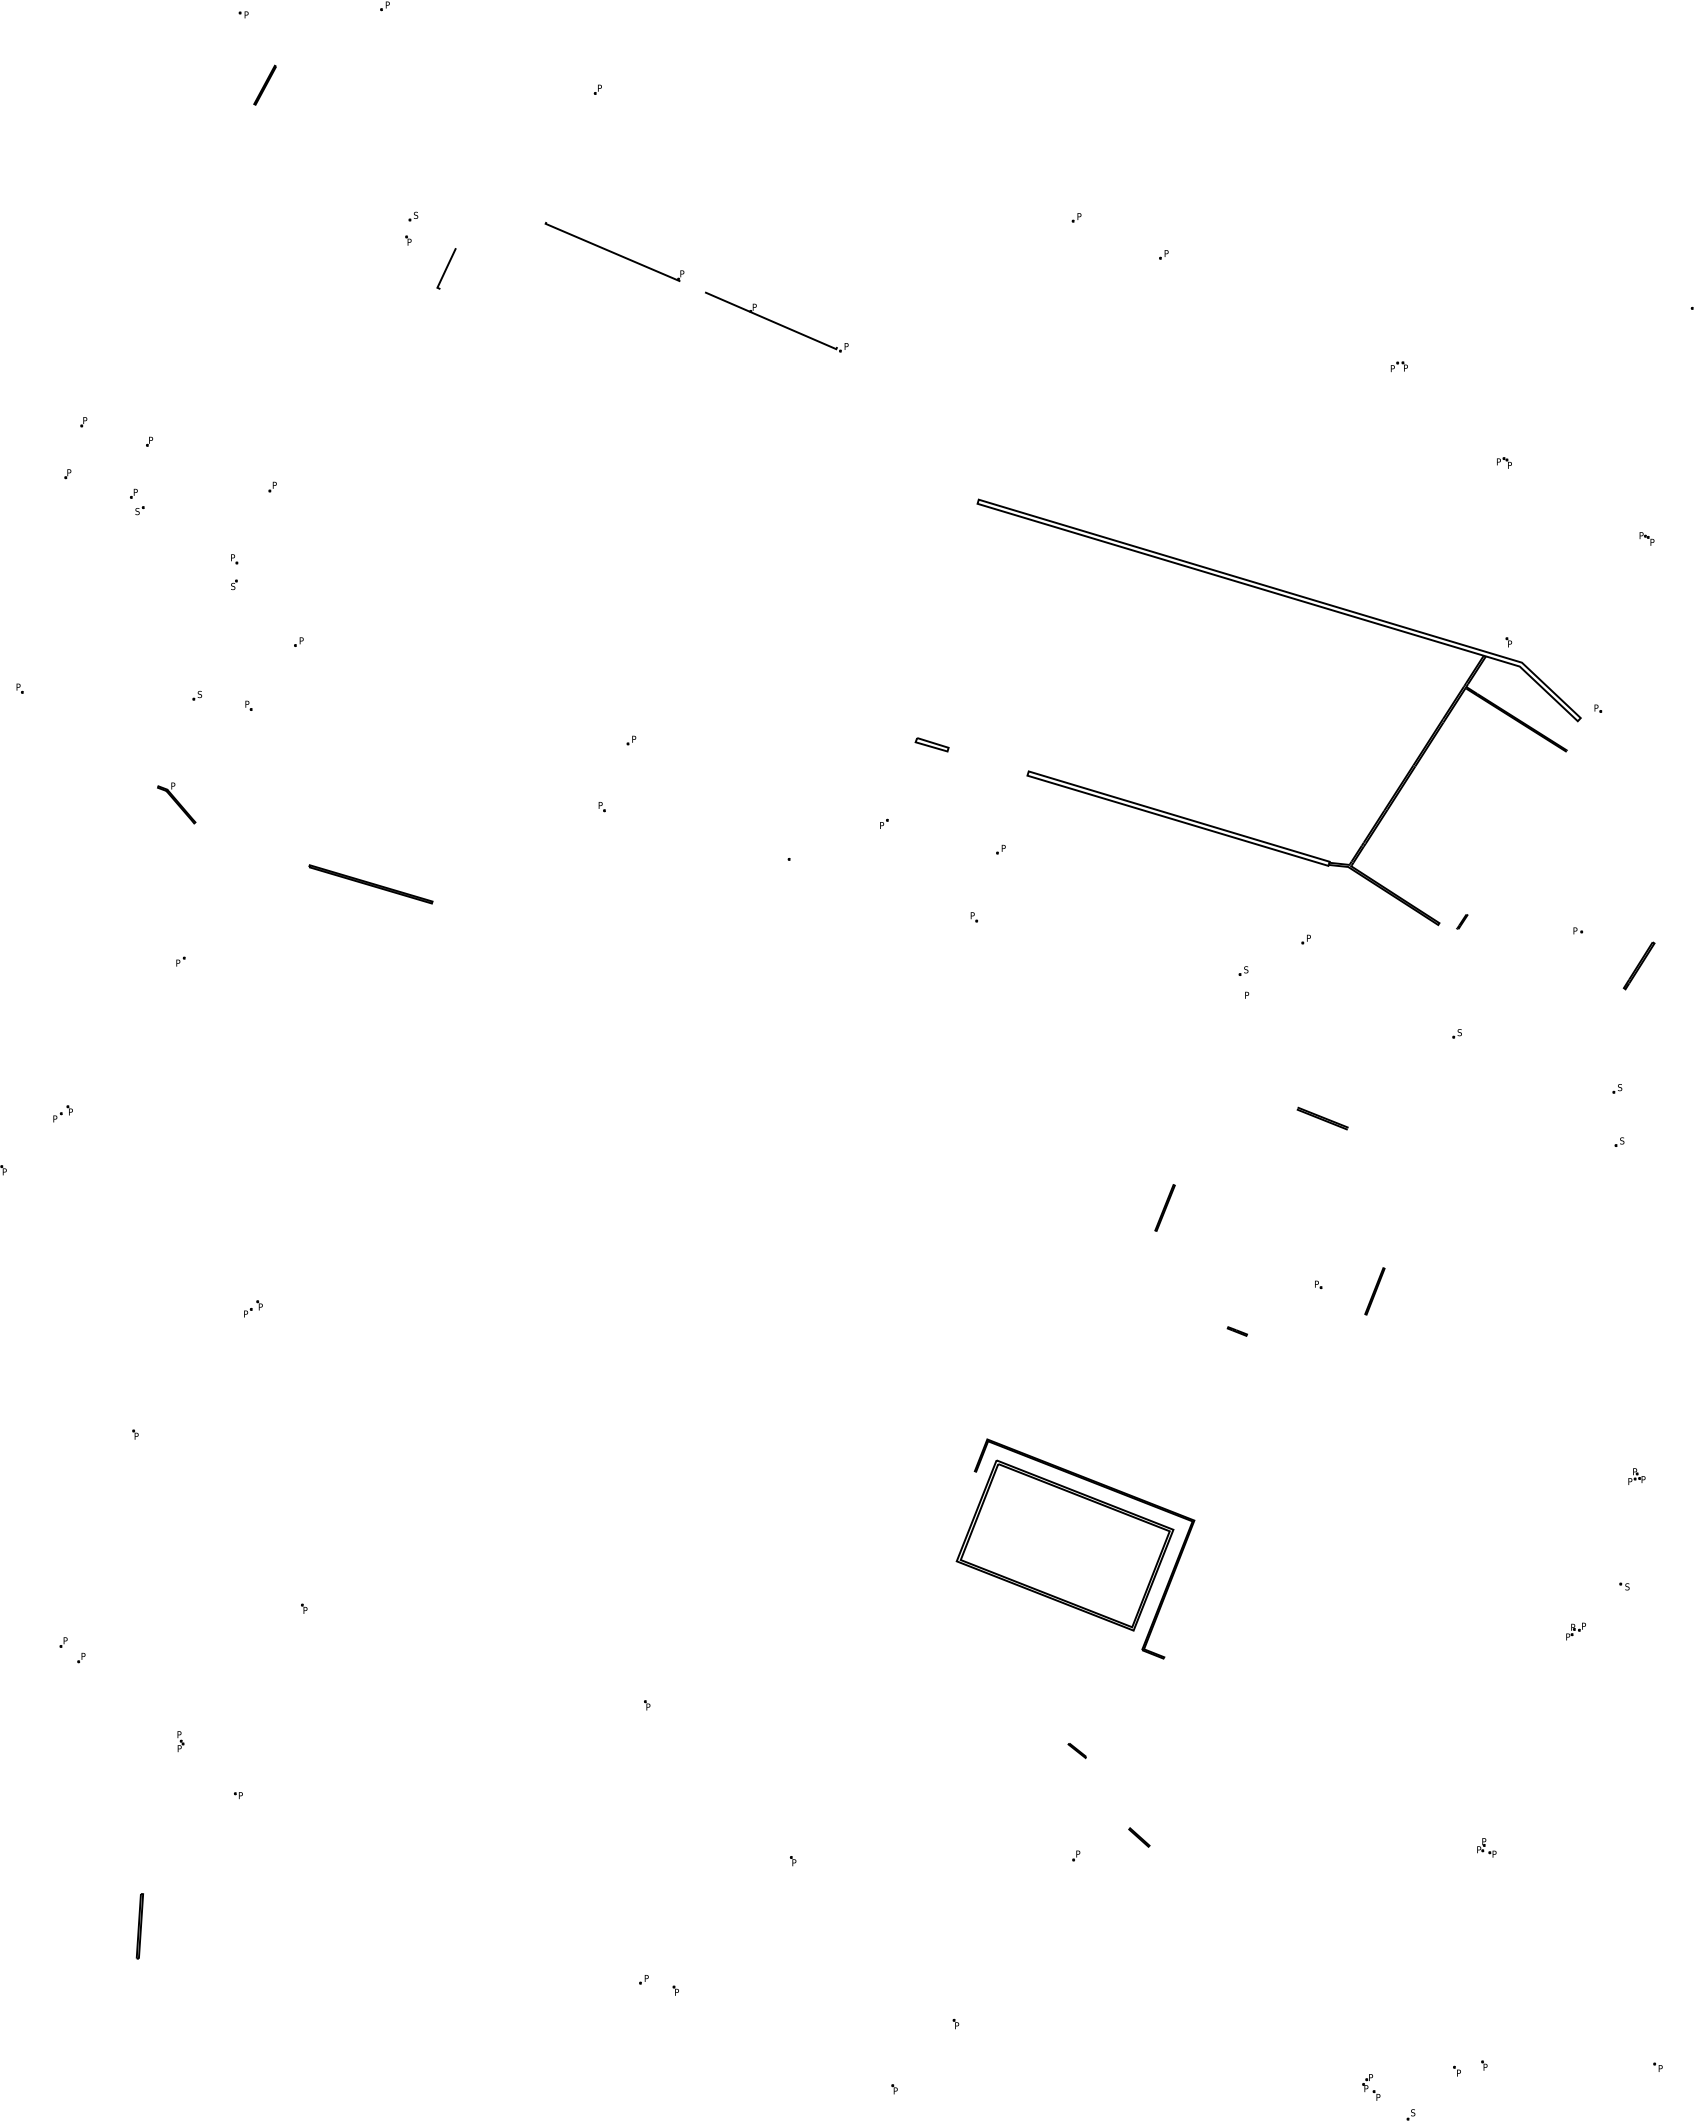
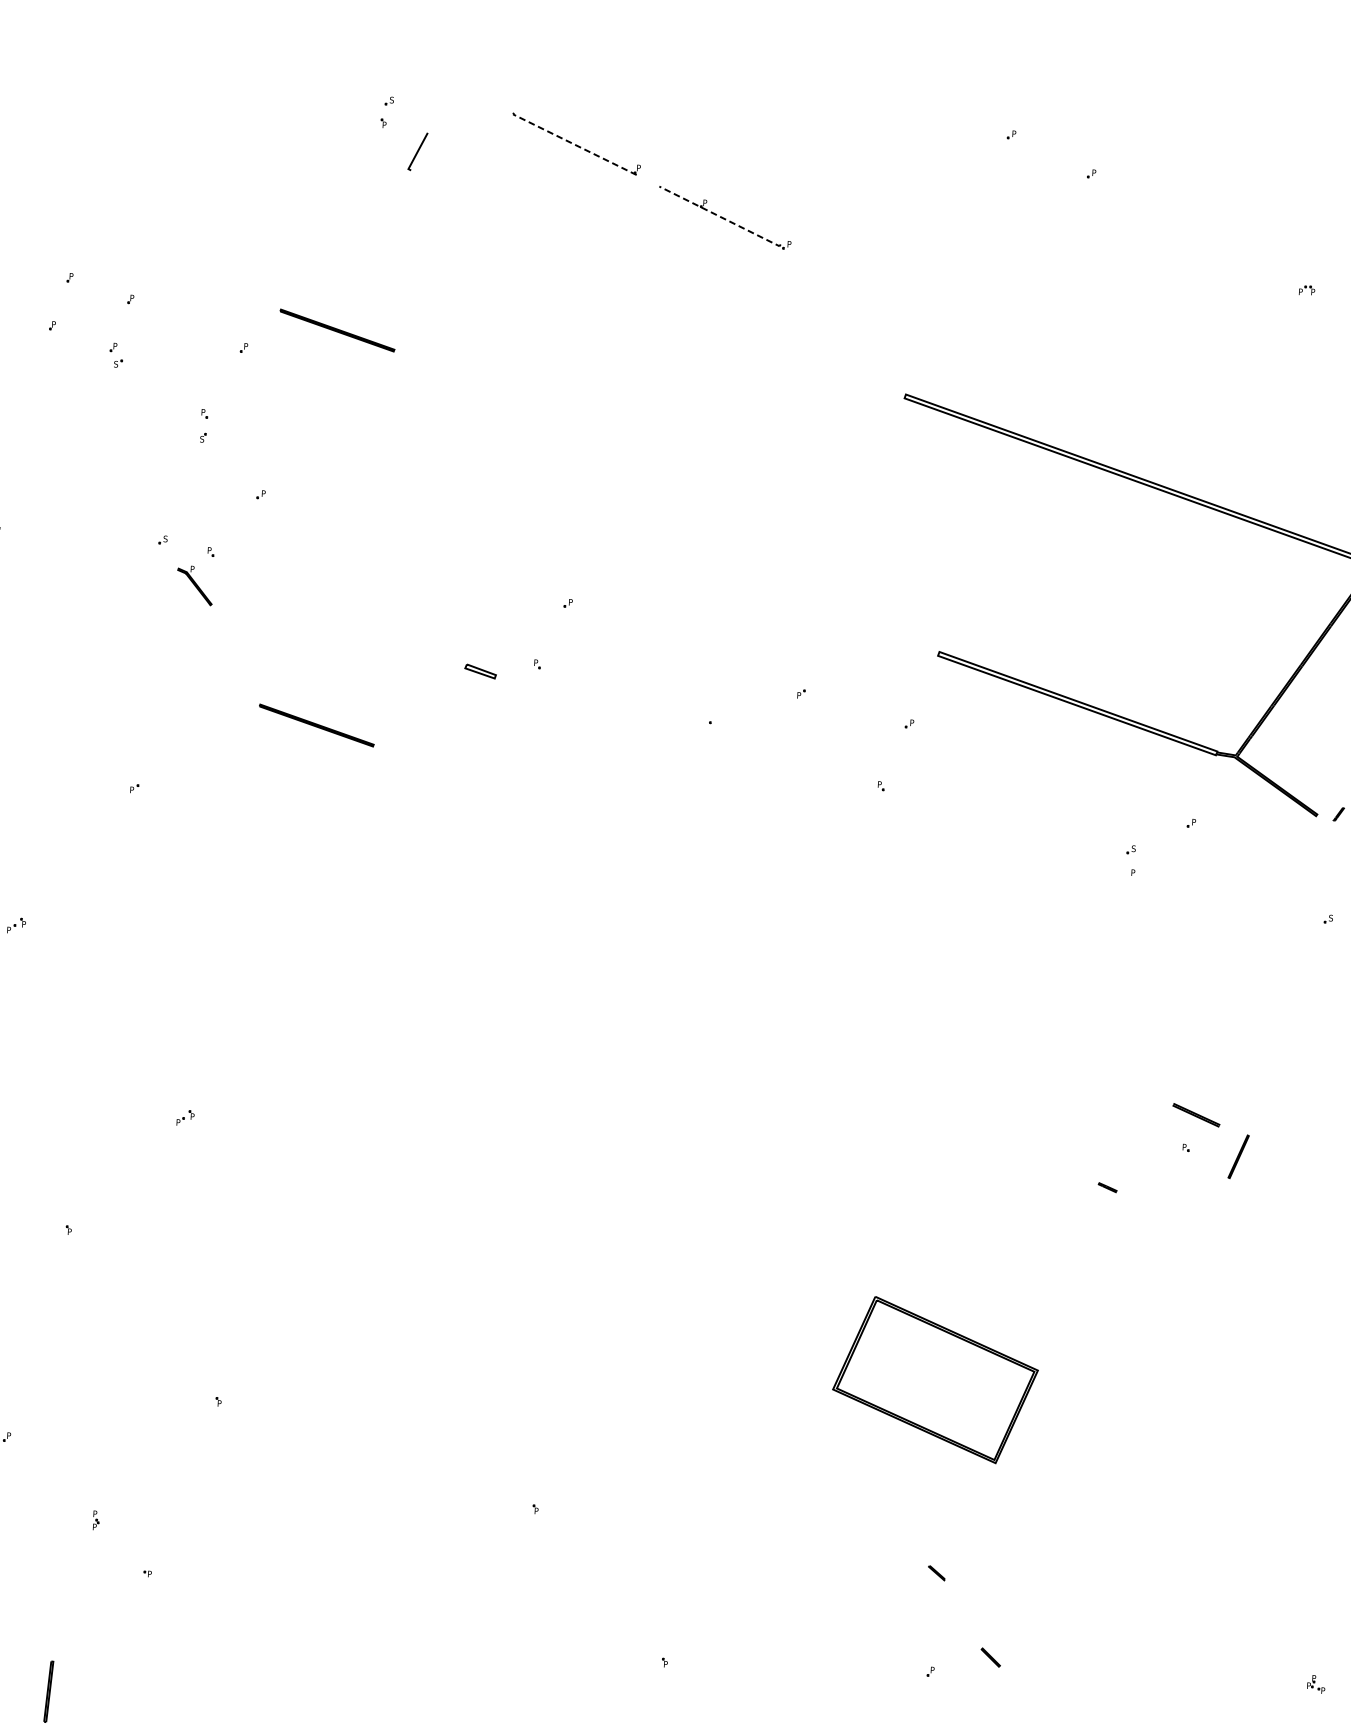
line: (611, 252) -> (573, 144), solid -> dashed
line: (771, 321) -> (720, 217), solid -> dashed
part: (370, 463) -> (337, 330), added
part: (931, 744) -> (480, 671), moved
part: (176, 803) -> (194, 585), moved
part: (1322, 1118) -> (1196, 1115), moved
line: (1164, 1207) -> (1045, 1067), removed
part: (1110, 1490) -> (980, 1330), removed

